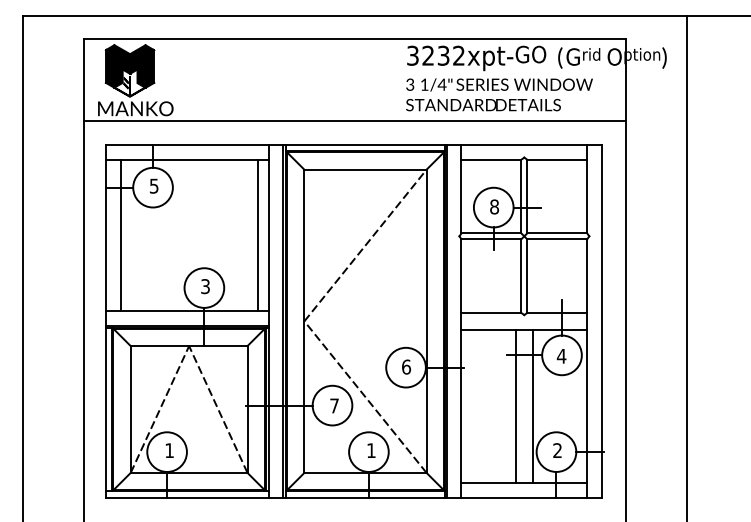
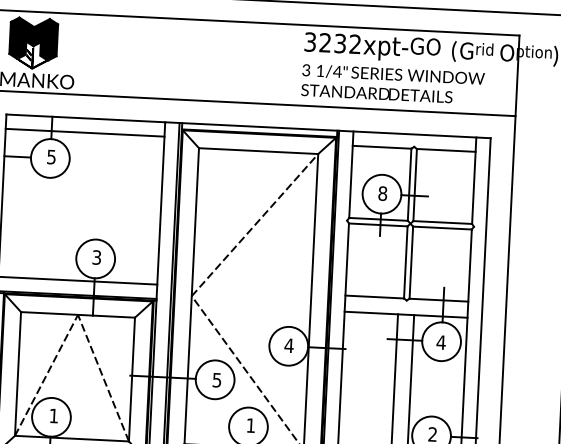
line: (120, 235) -> (16, 203), removed
line: (257, 235) -> (150, 210), removed
text: (406, 366) -> (289, 345), 6 -> 4
text: (334, 405) -> (217, 379), 7 -> 5

